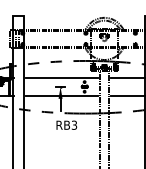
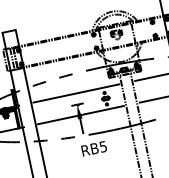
text: (74, 124) -> (103, 145), RB3 -> RB5

